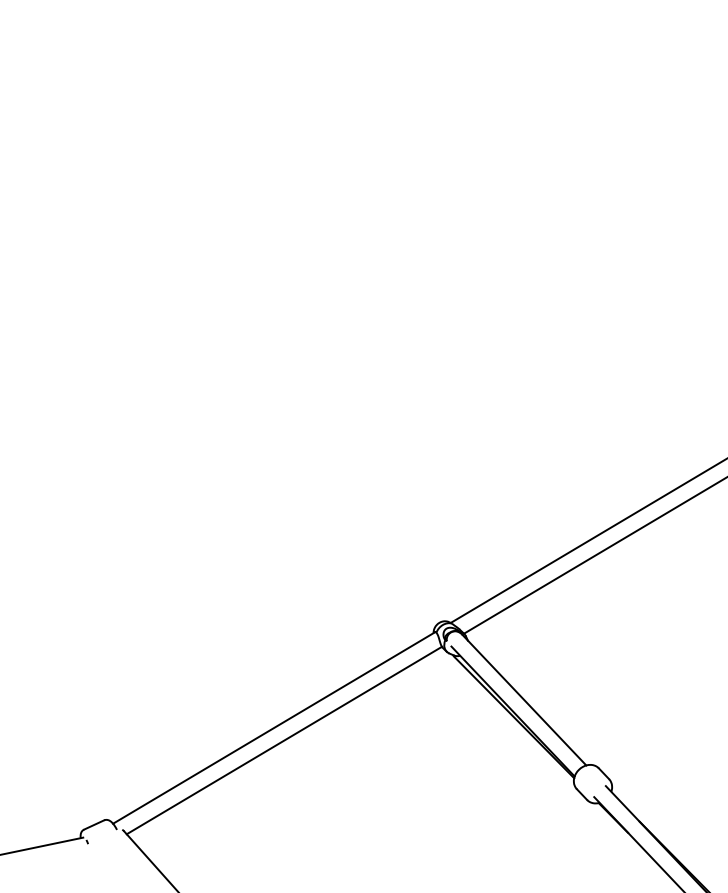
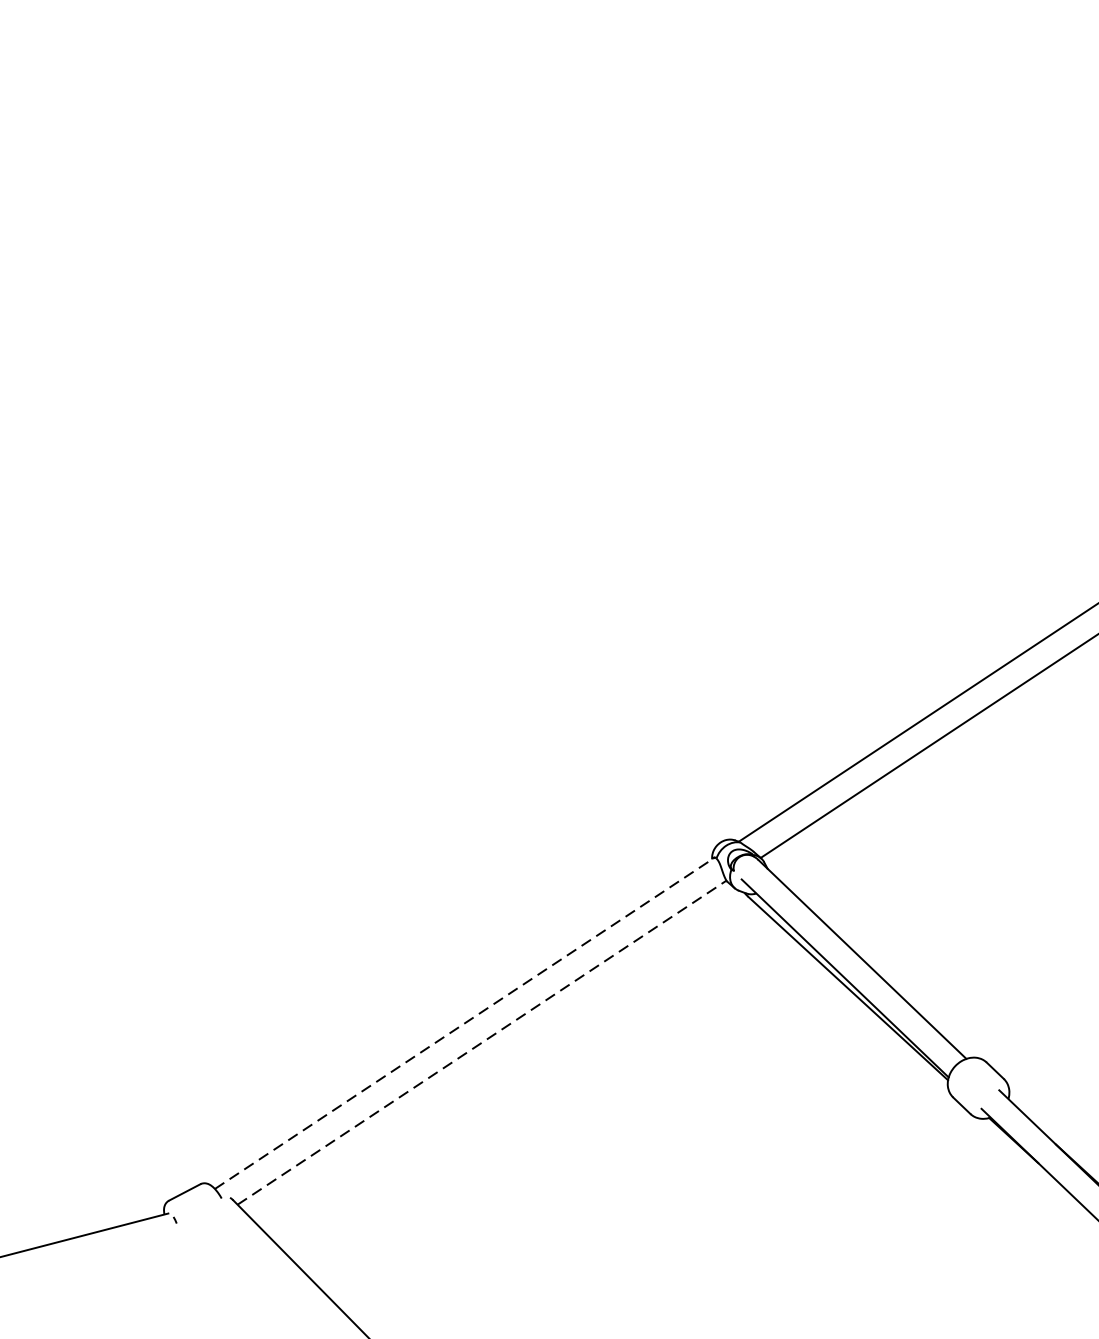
line: (274, 727) -> (465, 1022), solid -> dashed
line: (284, 740) -> (482, 1042), solid -> dashed

